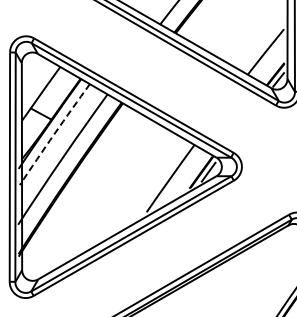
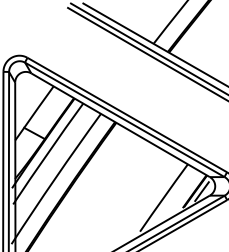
arc: (54, 134) -> (47, 153), dashed -> solid

